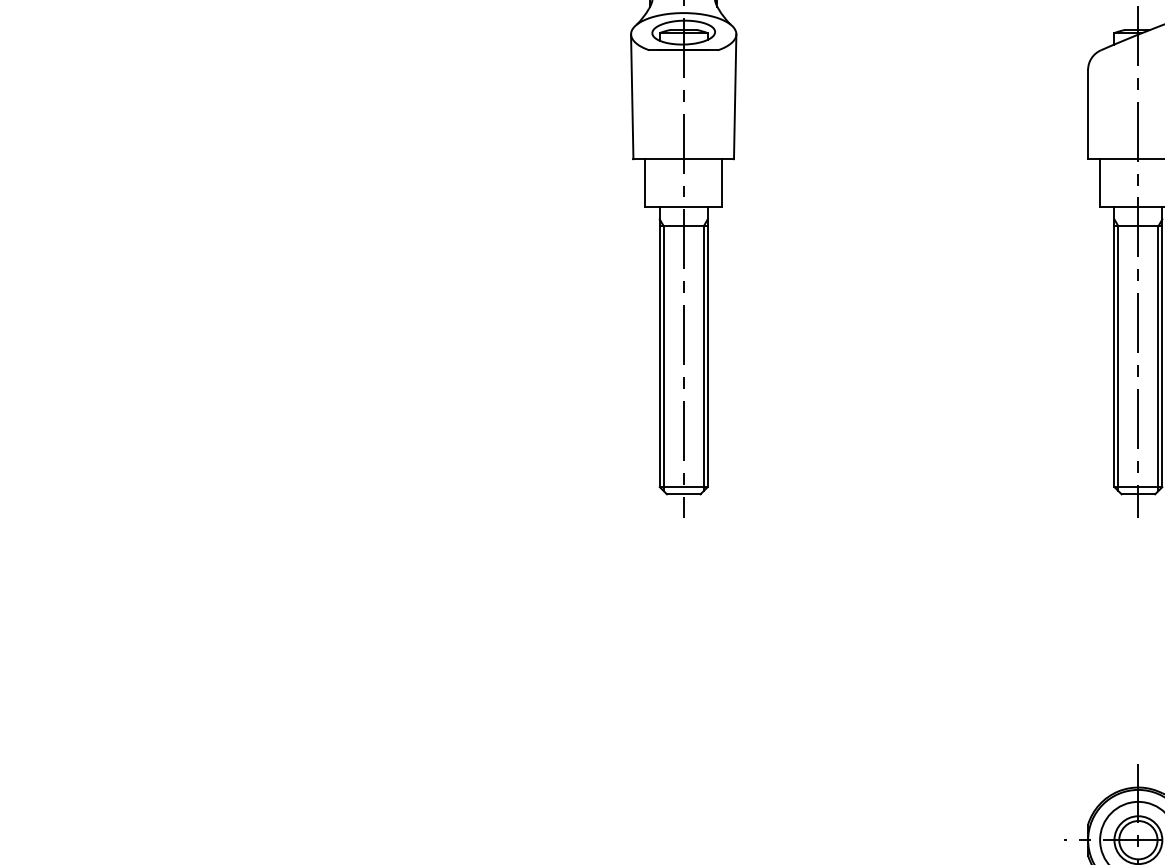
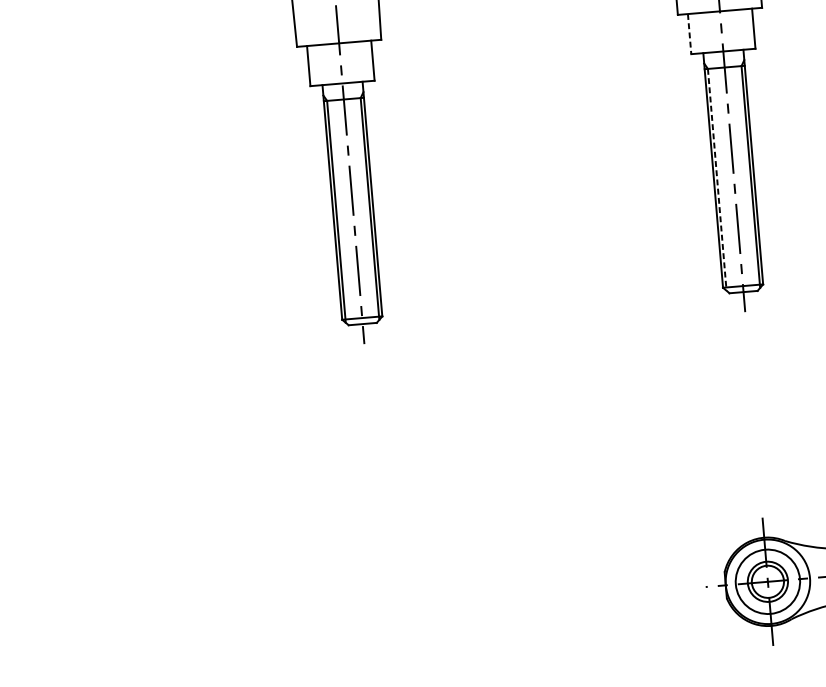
line: (1100, 183) -> (689, 34), solid -> dashed
line: (1118, 359) -> (717, 180), solid -> dashed

